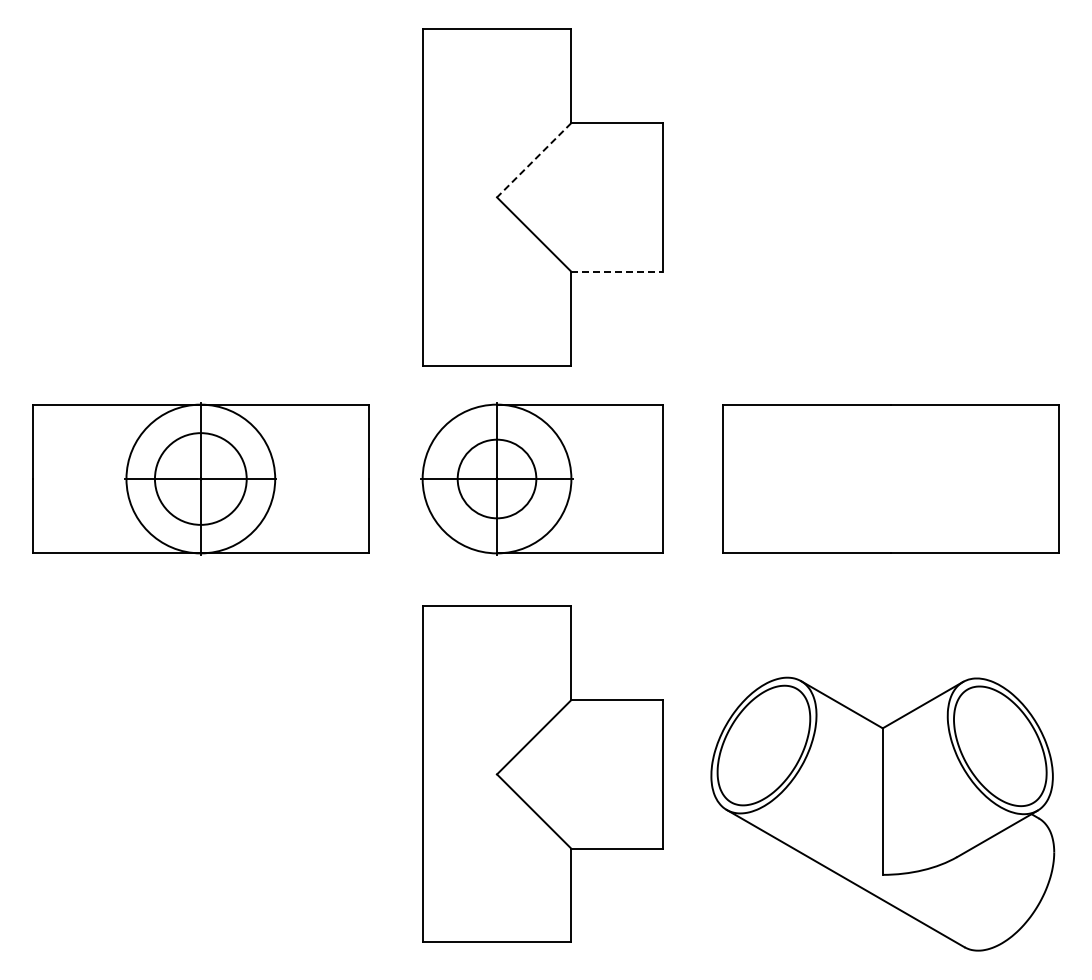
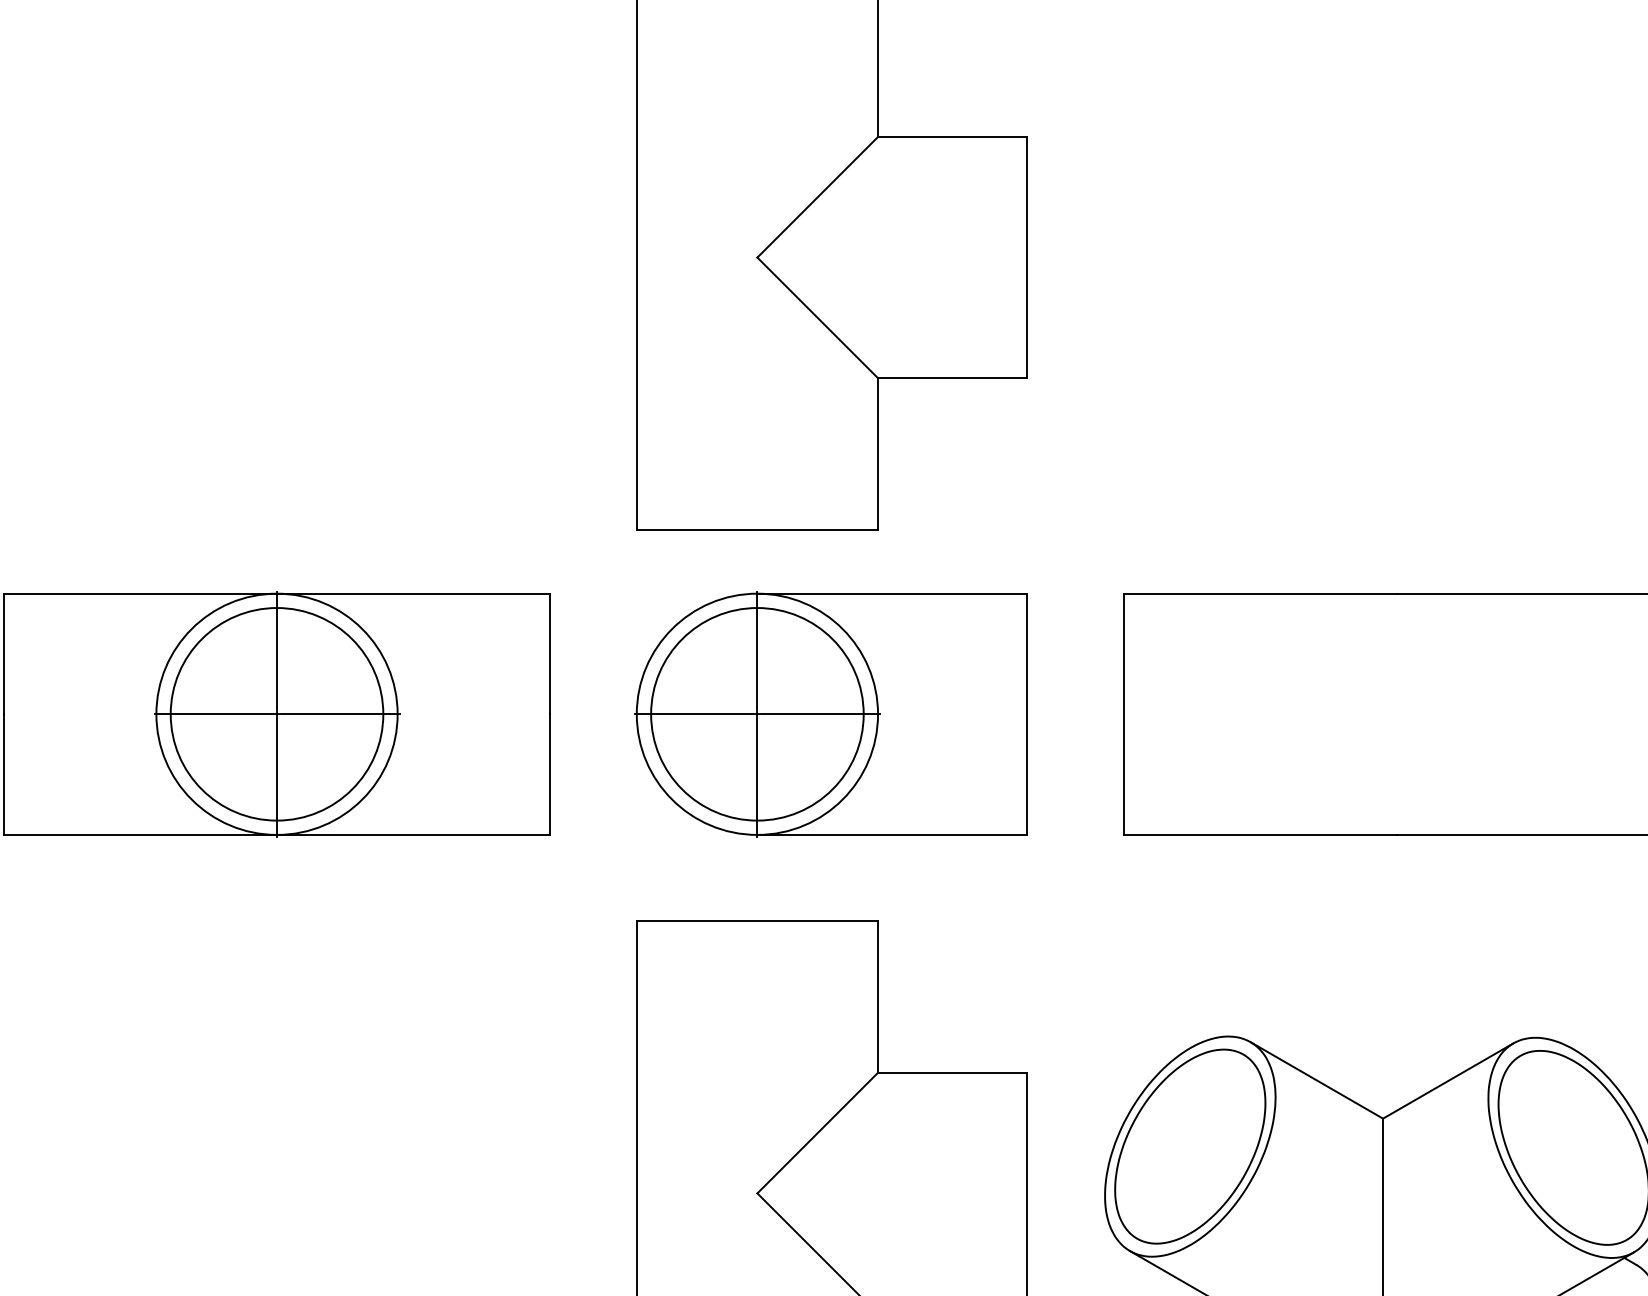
line: (534, 160) -> (818, 197), dashed -> solid
line: (617, 271) -> (952, 377), dashed -> solid
circle: (200, 478) -> (276, 713), size x1.43
circle: (496, 478) -> (756, 713), size x1.67

